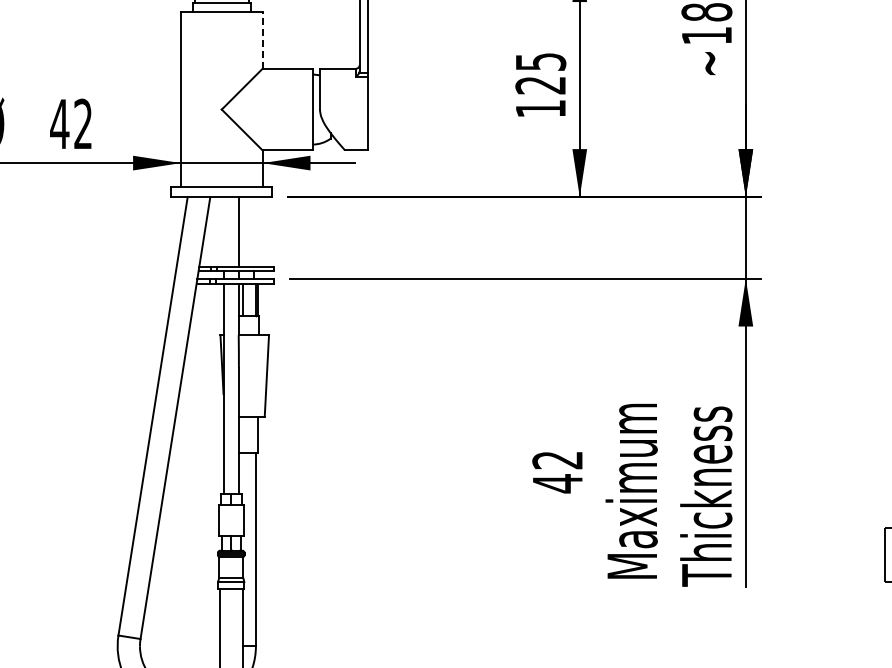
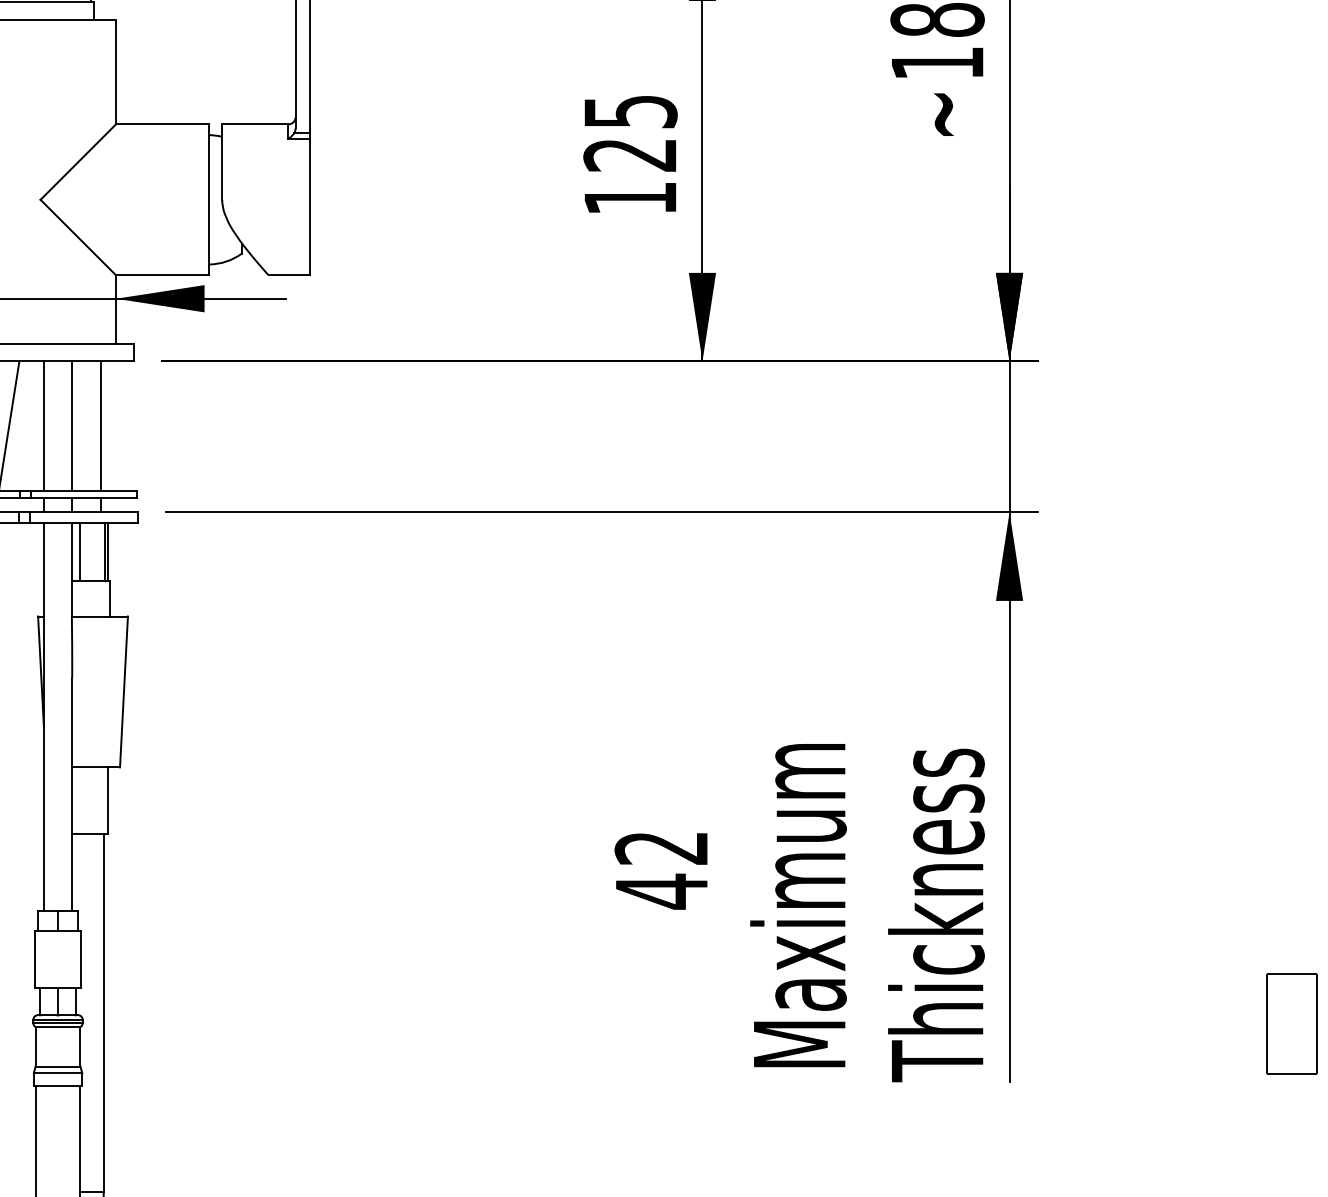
line: (262, 40) -> (115, 72), dashed -> solid
line: (223, 231) -> (43, 425), added
line: (254, 231) -> (101, 425), added

